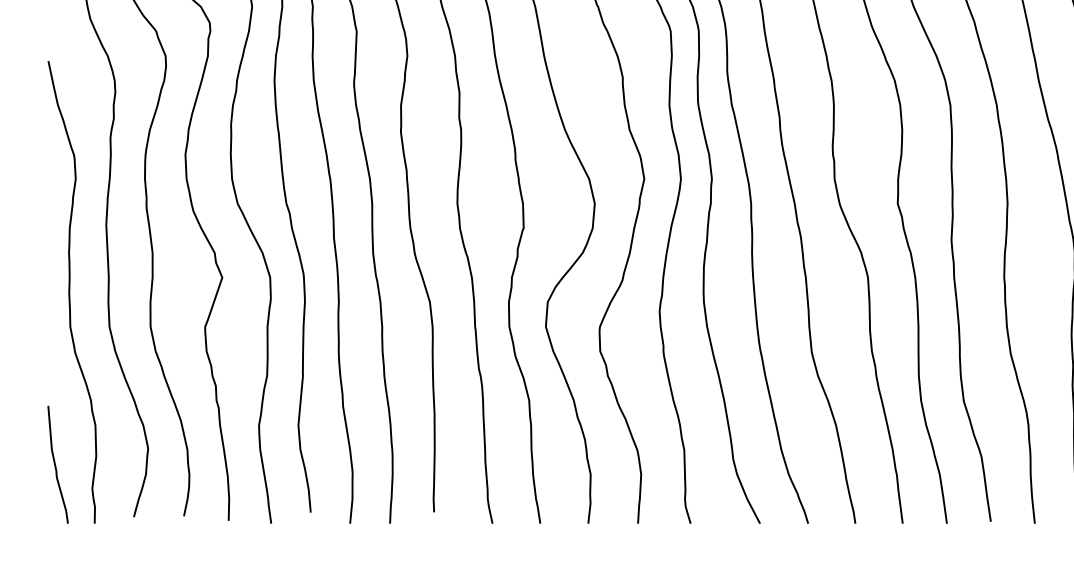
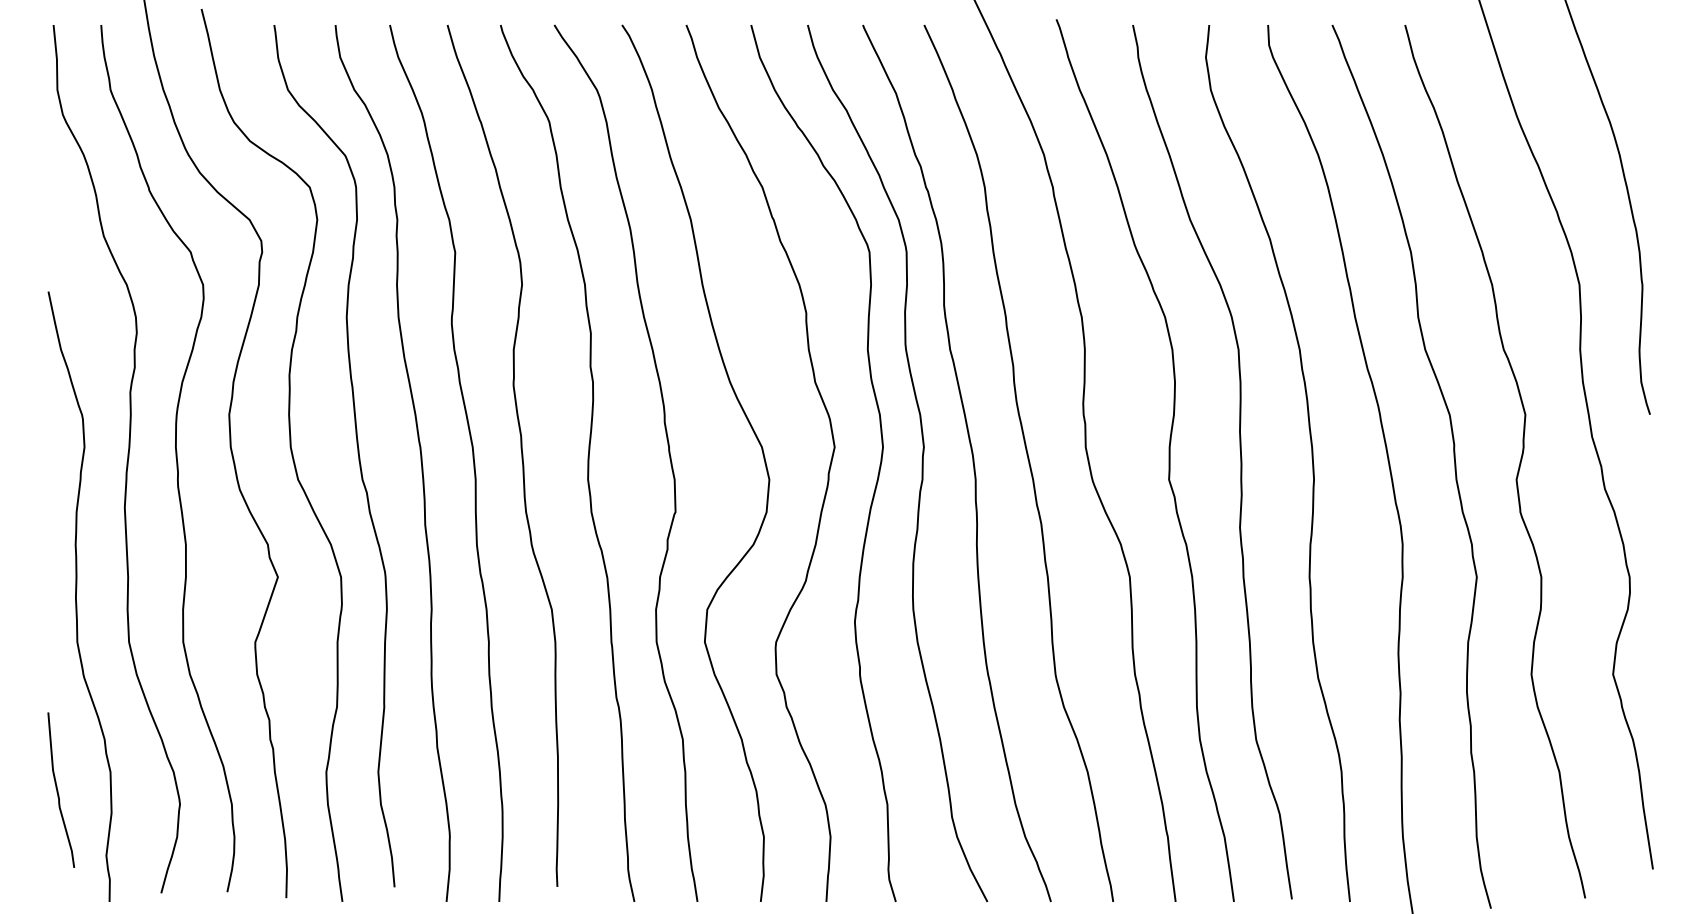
curve: (56, 465) -> (58, 790), moved

